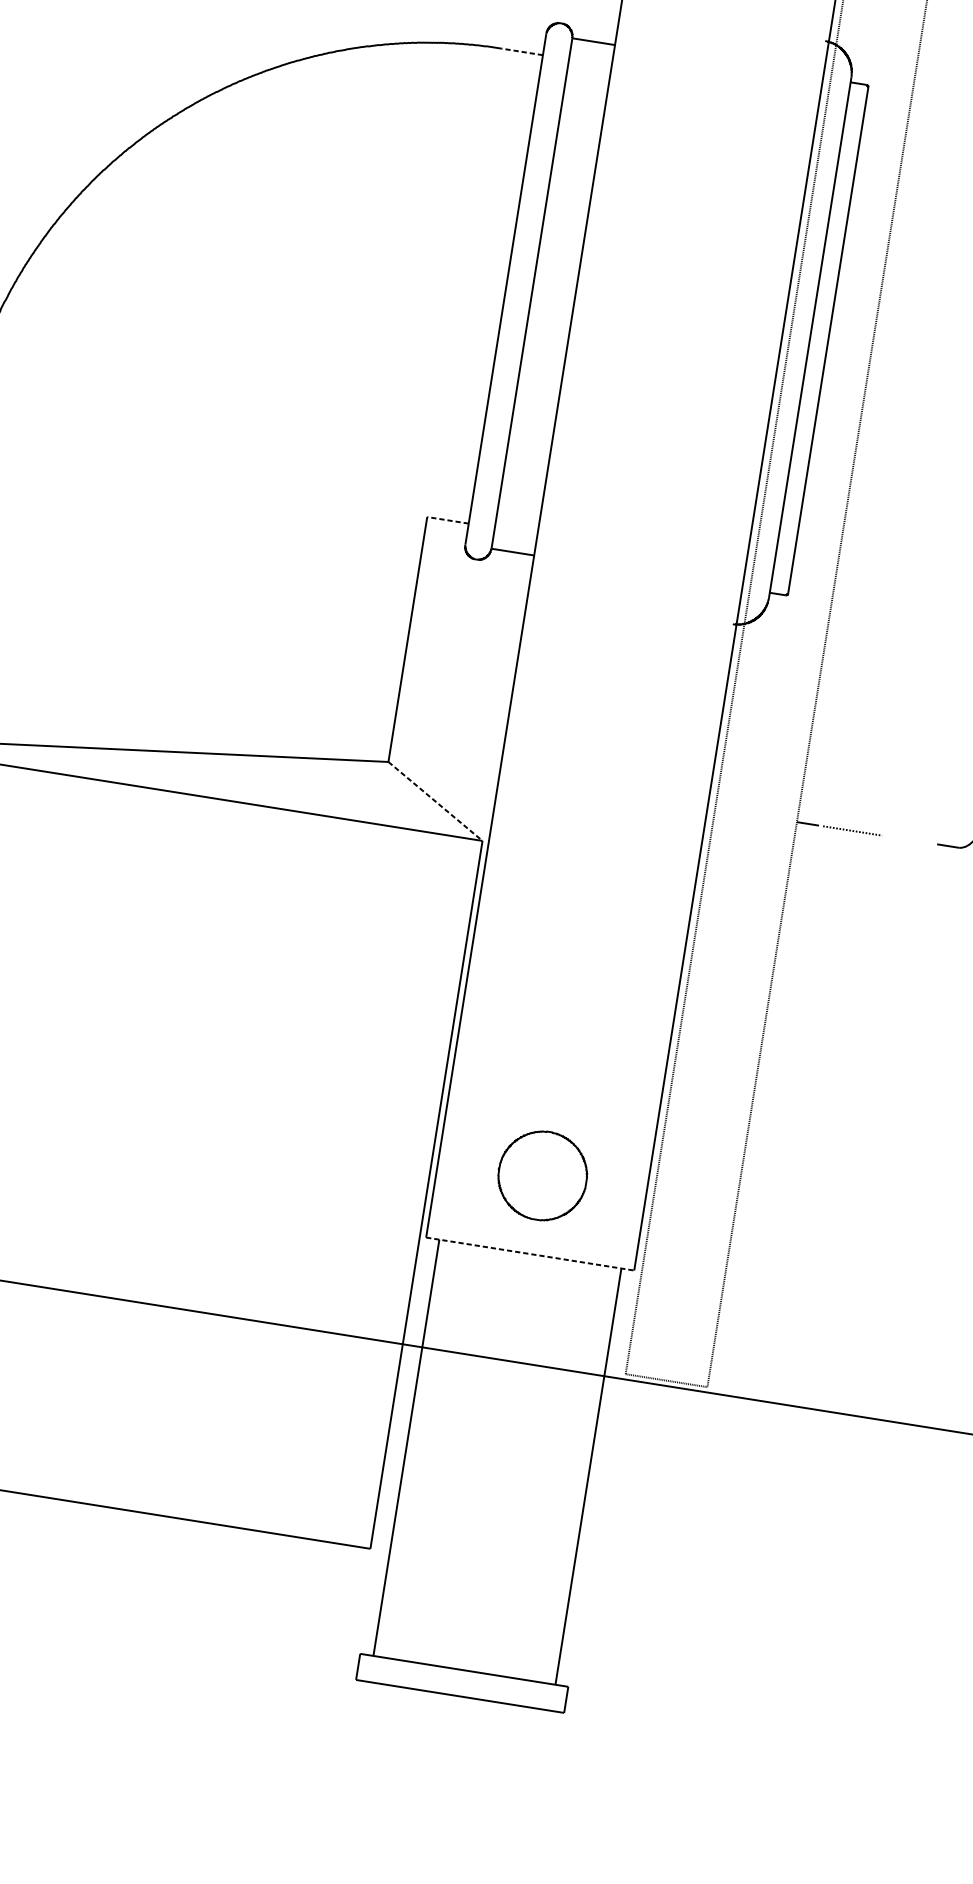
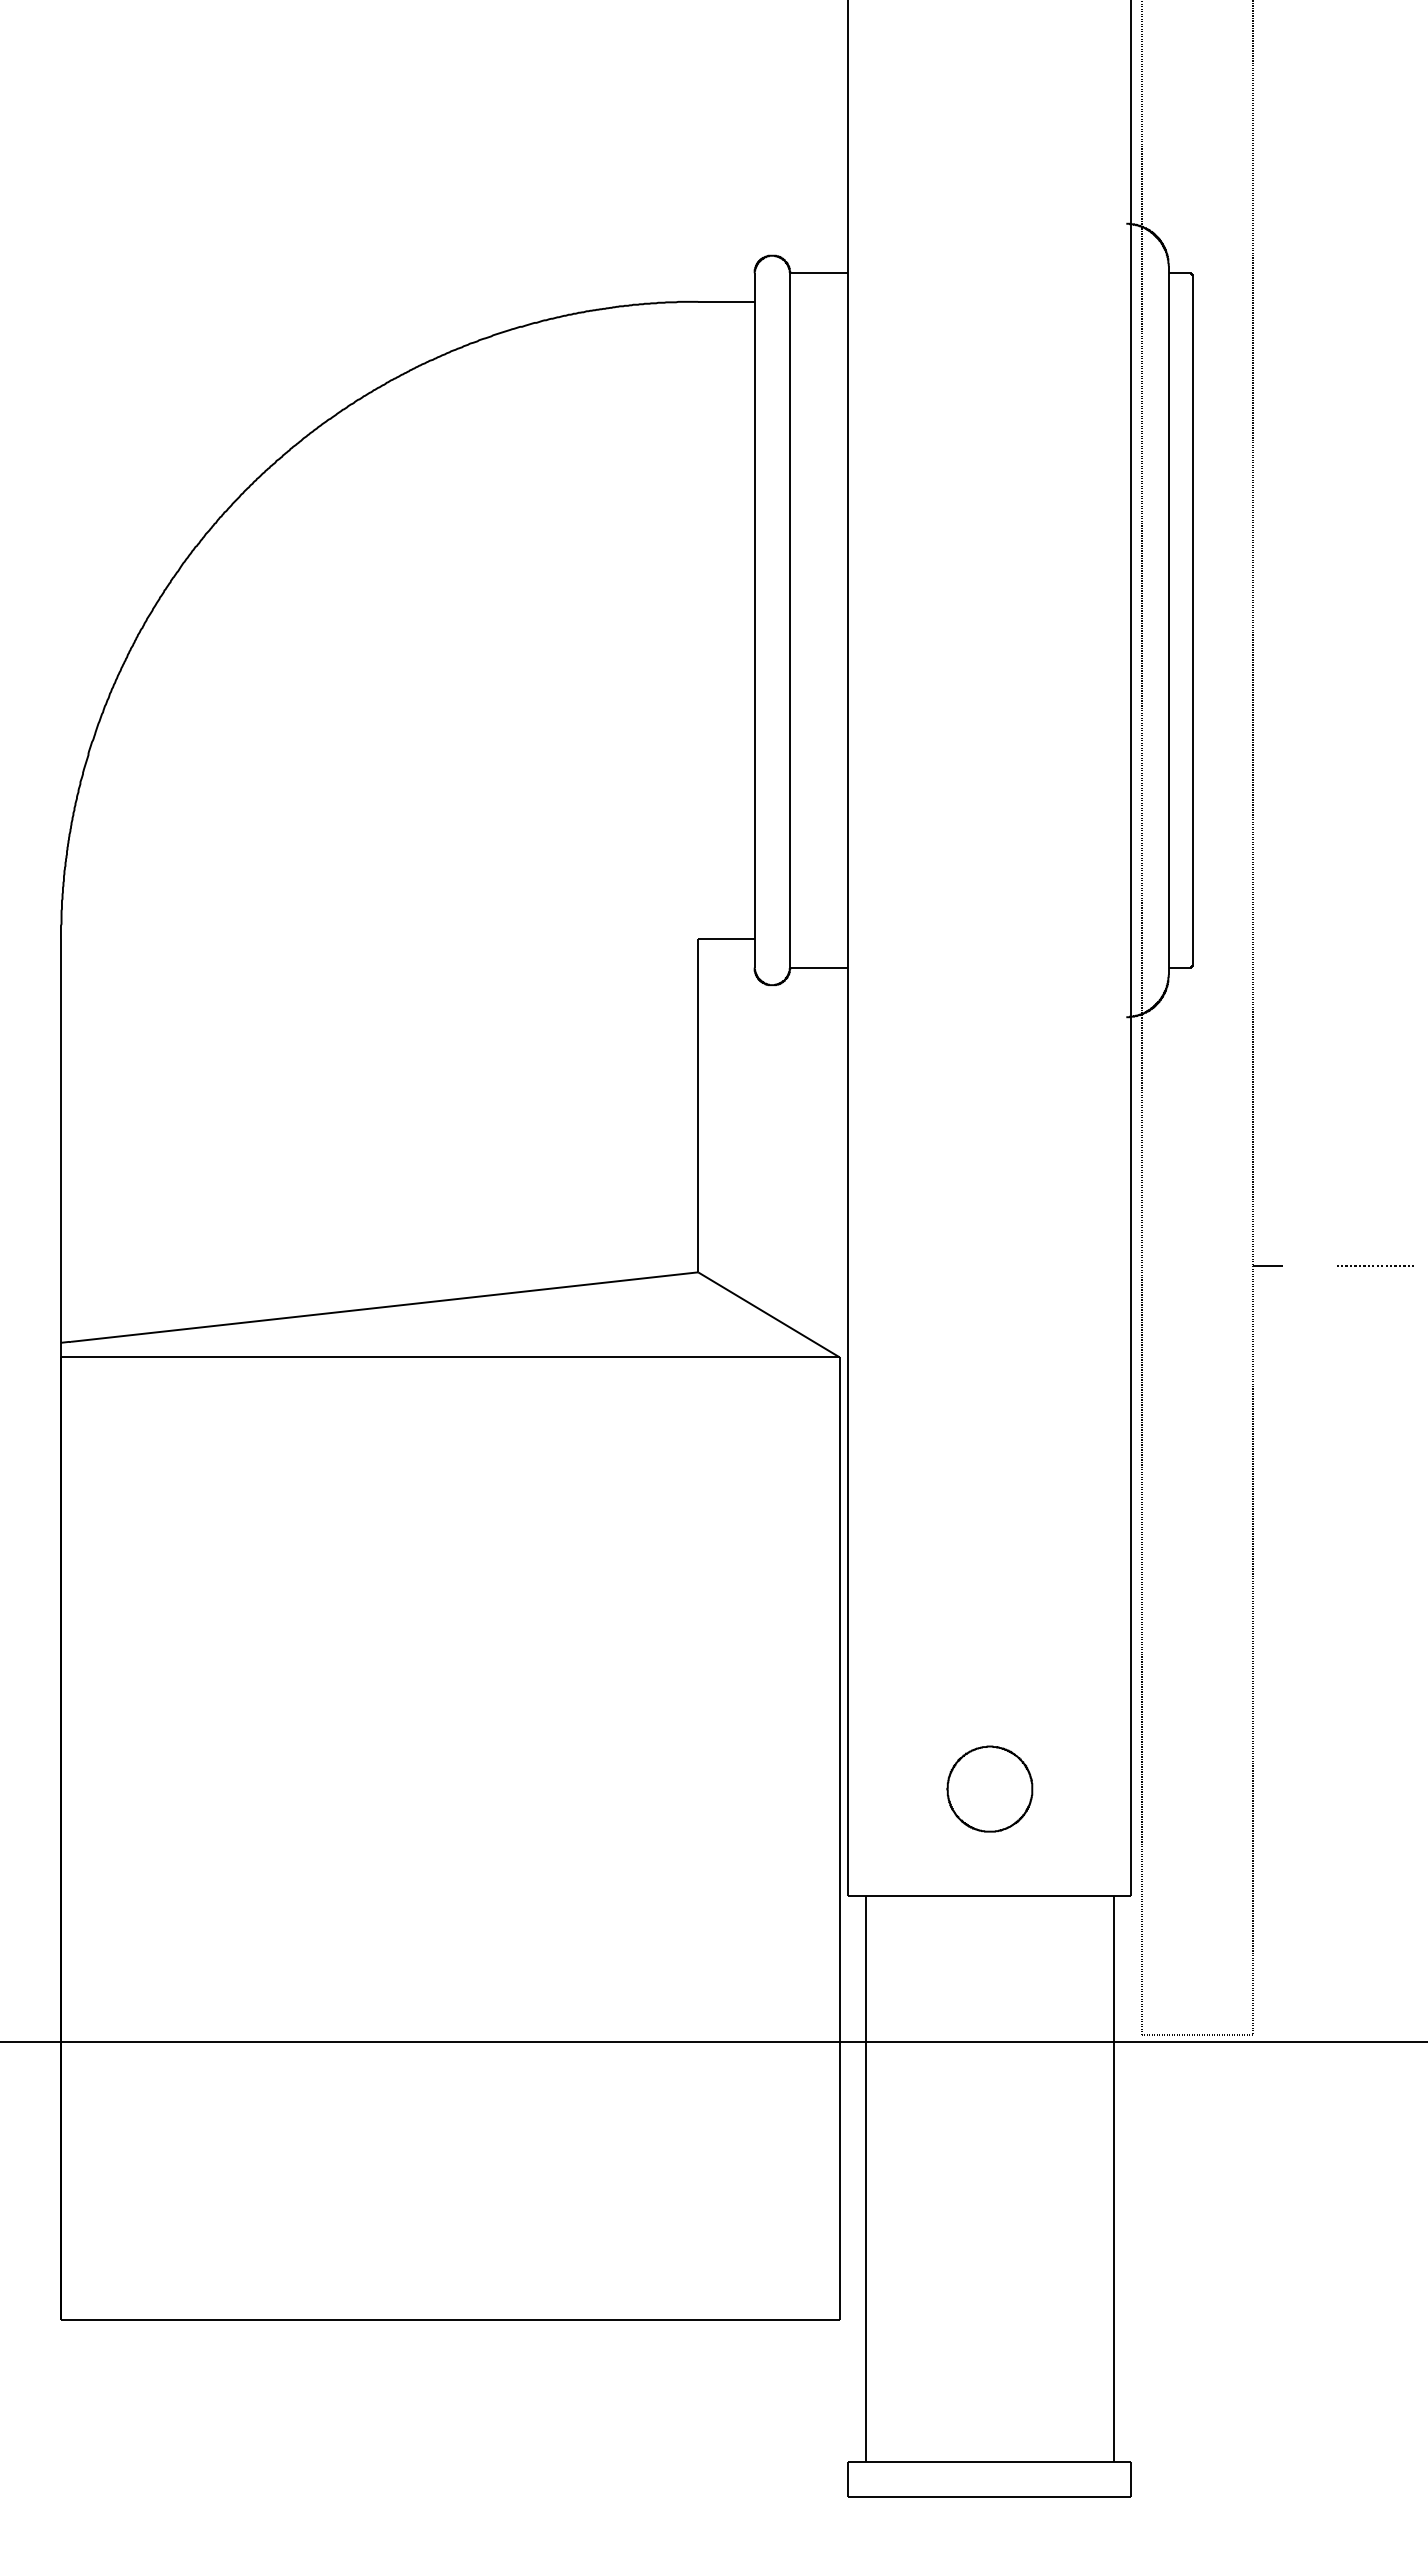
line: (521, 51) -> (725, 301), dashed -> solid
line: (447, 520) -> (725, 939), dashed -> solid
line: (435, 801) -> (768, 1314), dashed -> solid
line: (850, 829) -> (1373, 1265), moved
part: (542, 1175) -> (989, 1788), size x0.71
line: (530, 1253) -> (989, 1895), dashed -> solid

